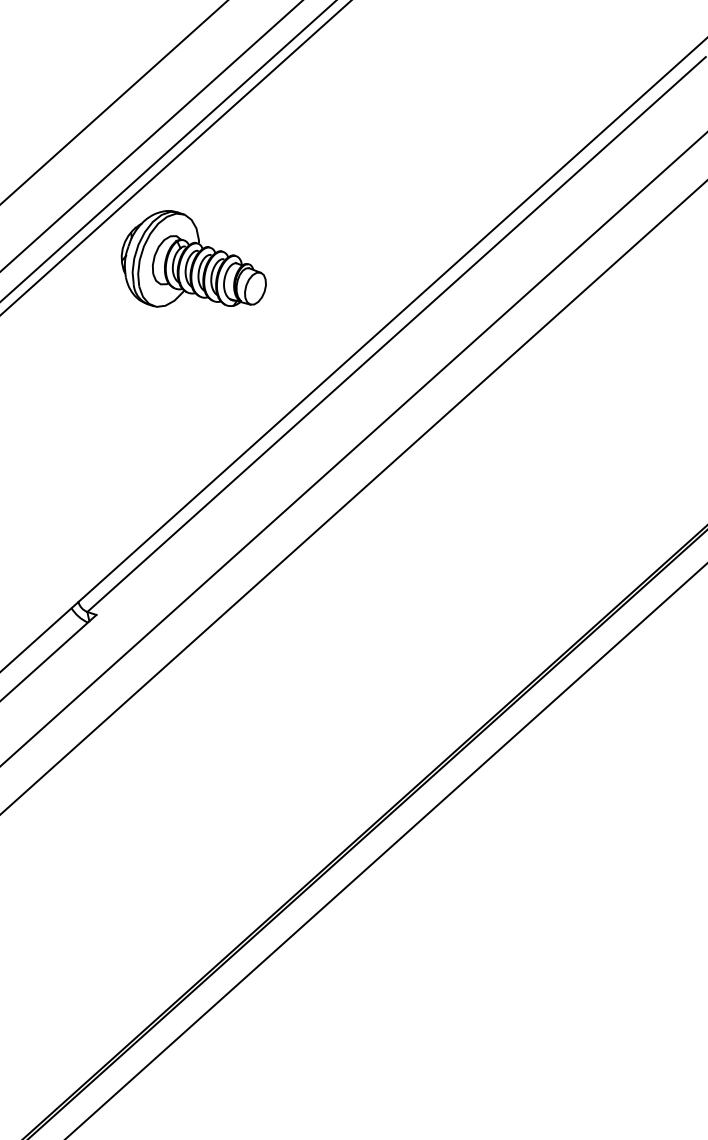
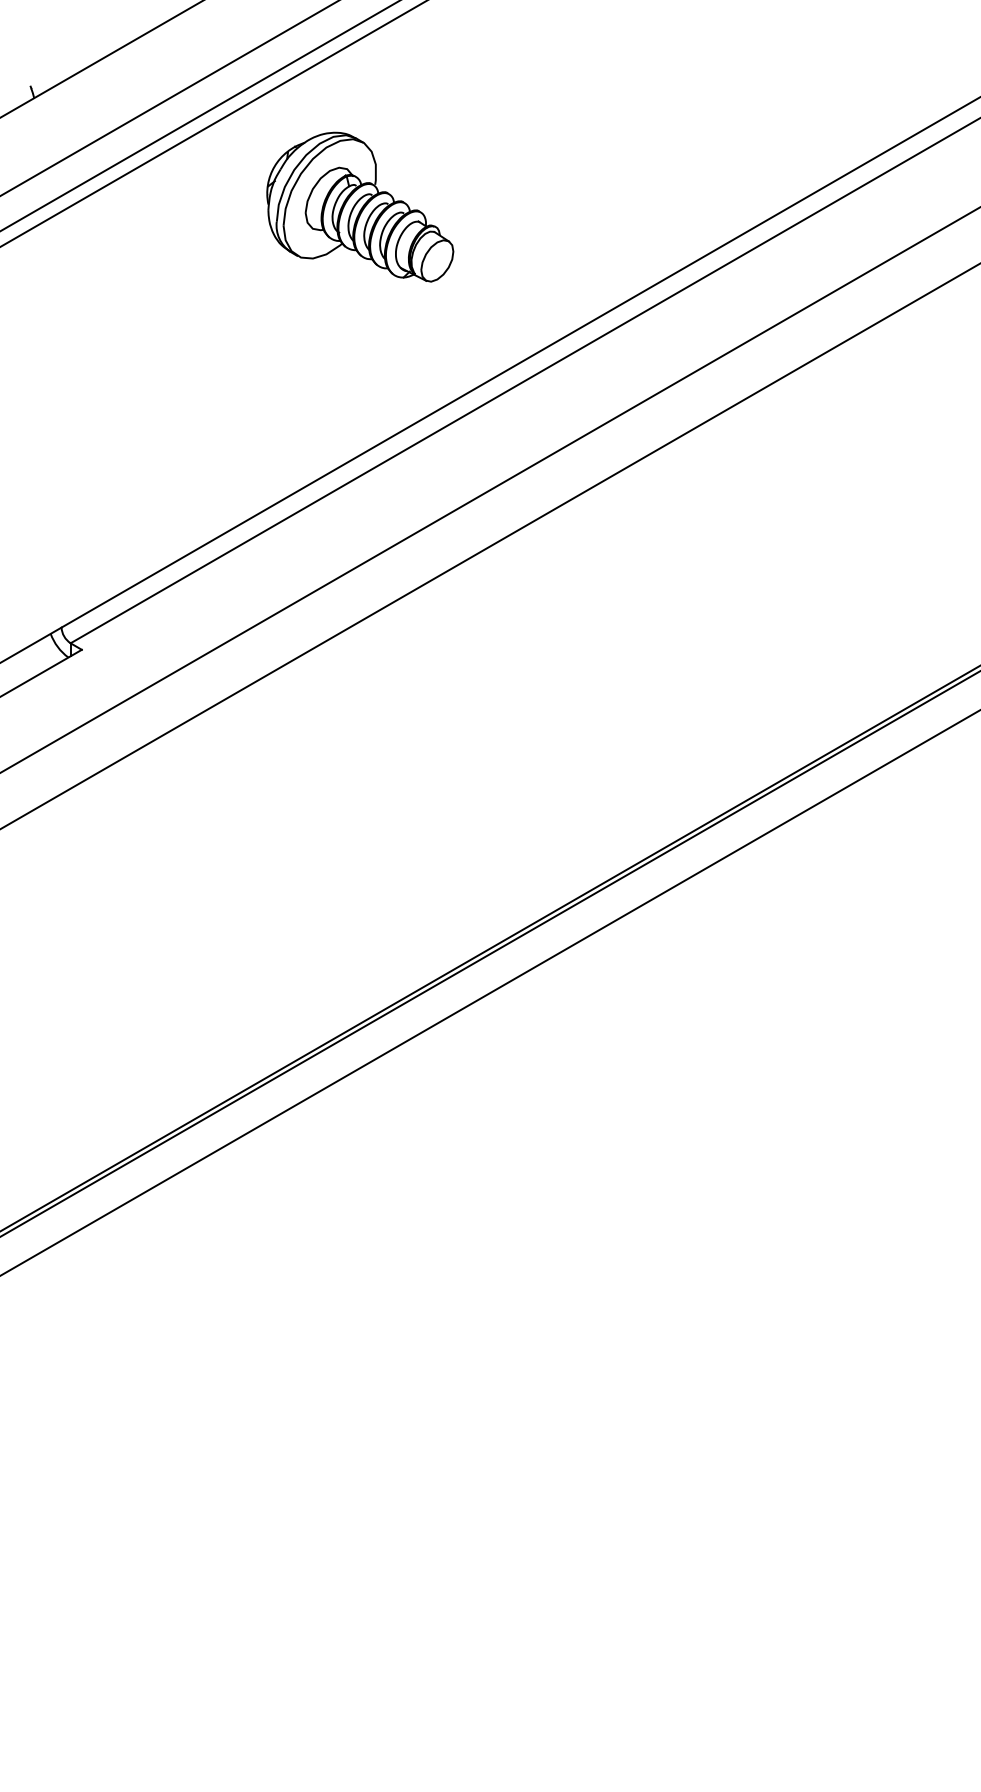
part: (191, 261) -> (360, 206), moved

